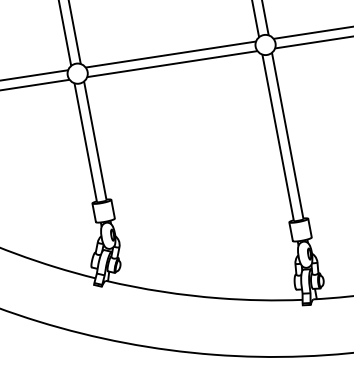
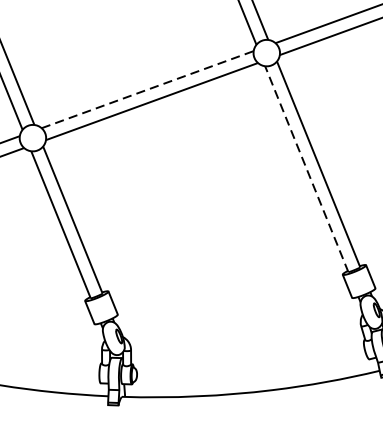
line: (171, 54) -> (148, 89), solid -> dashed
line: (278, 137) -> (307, 168), solid -> dashed

